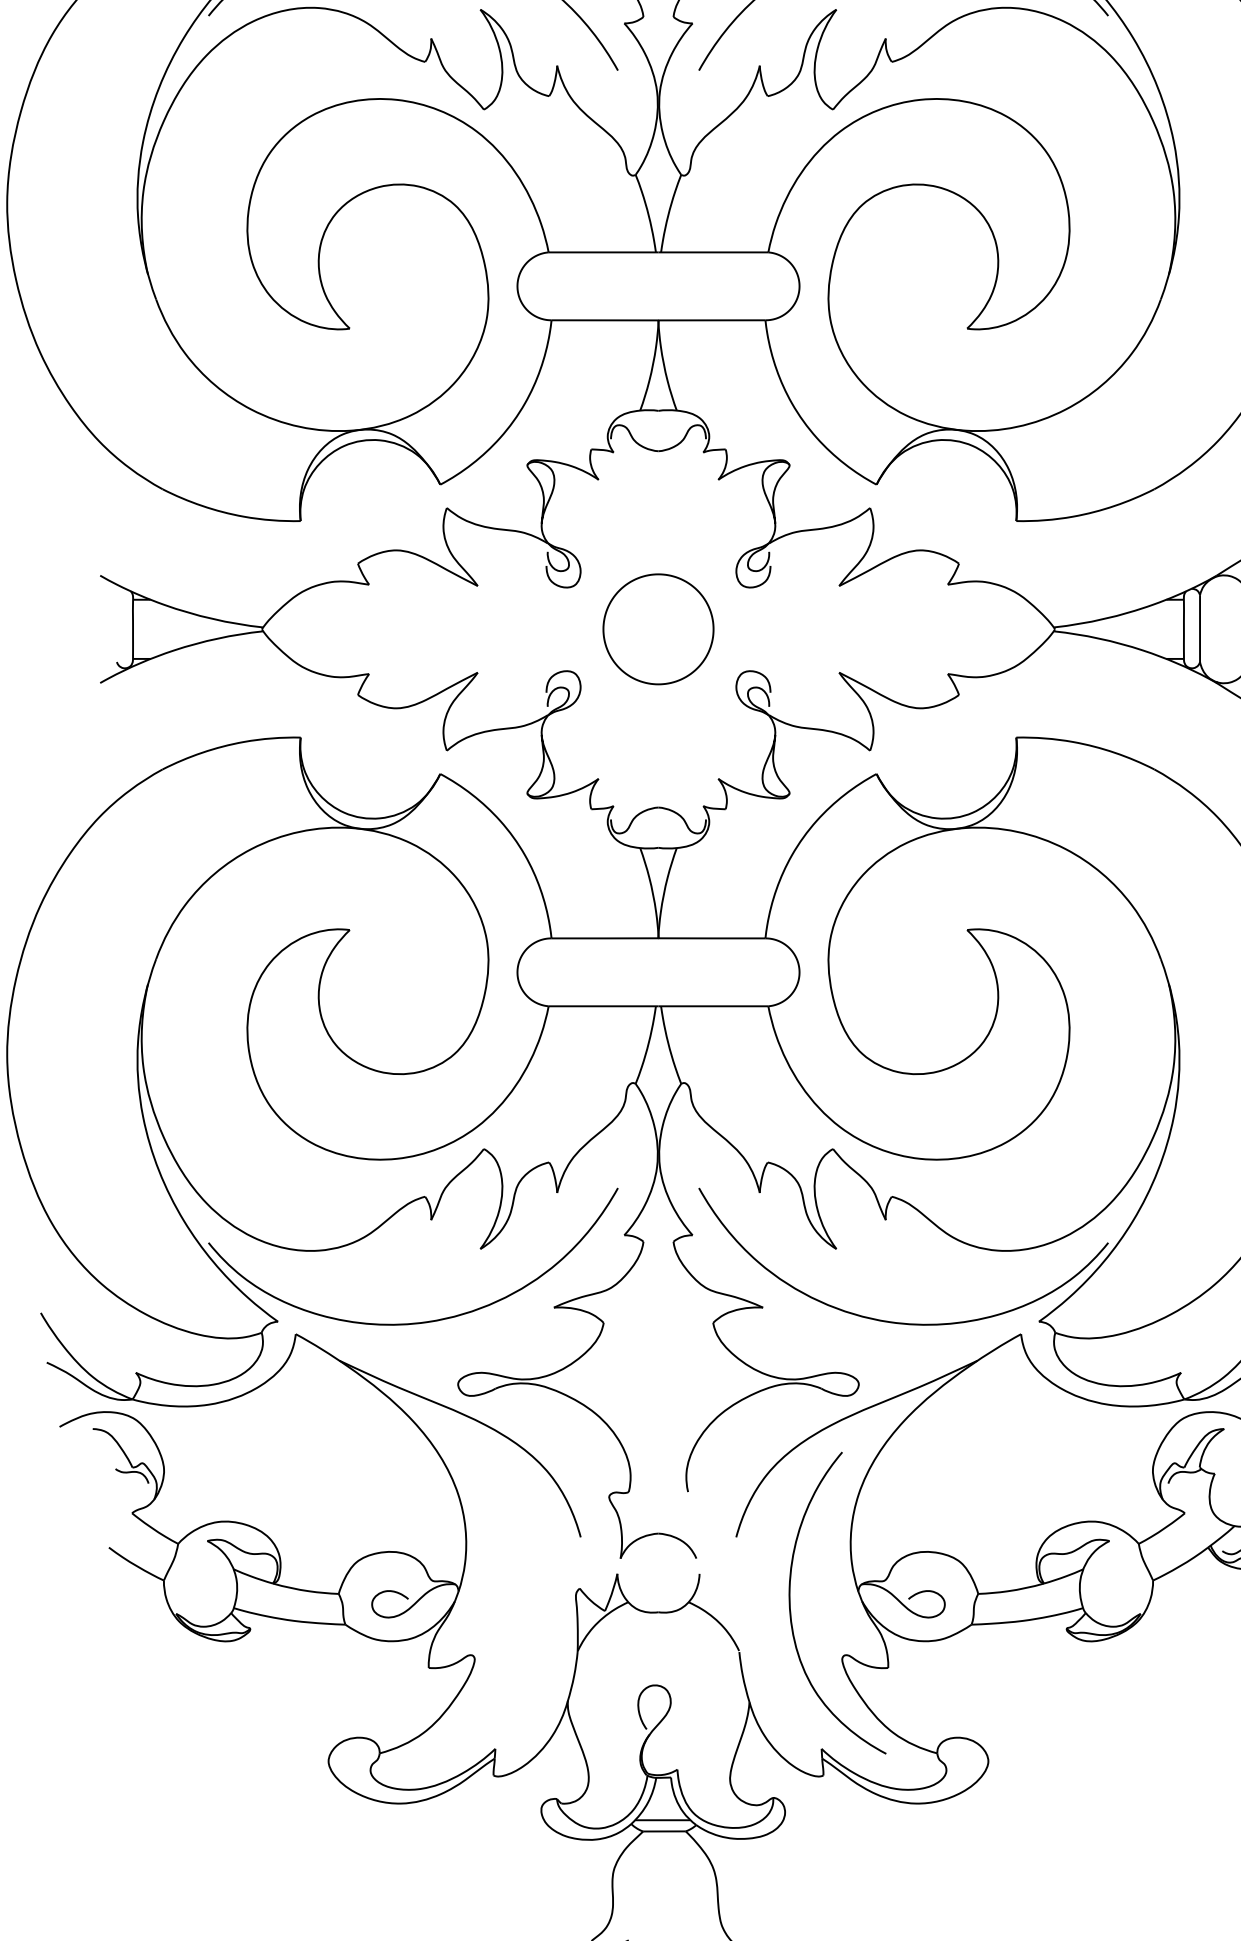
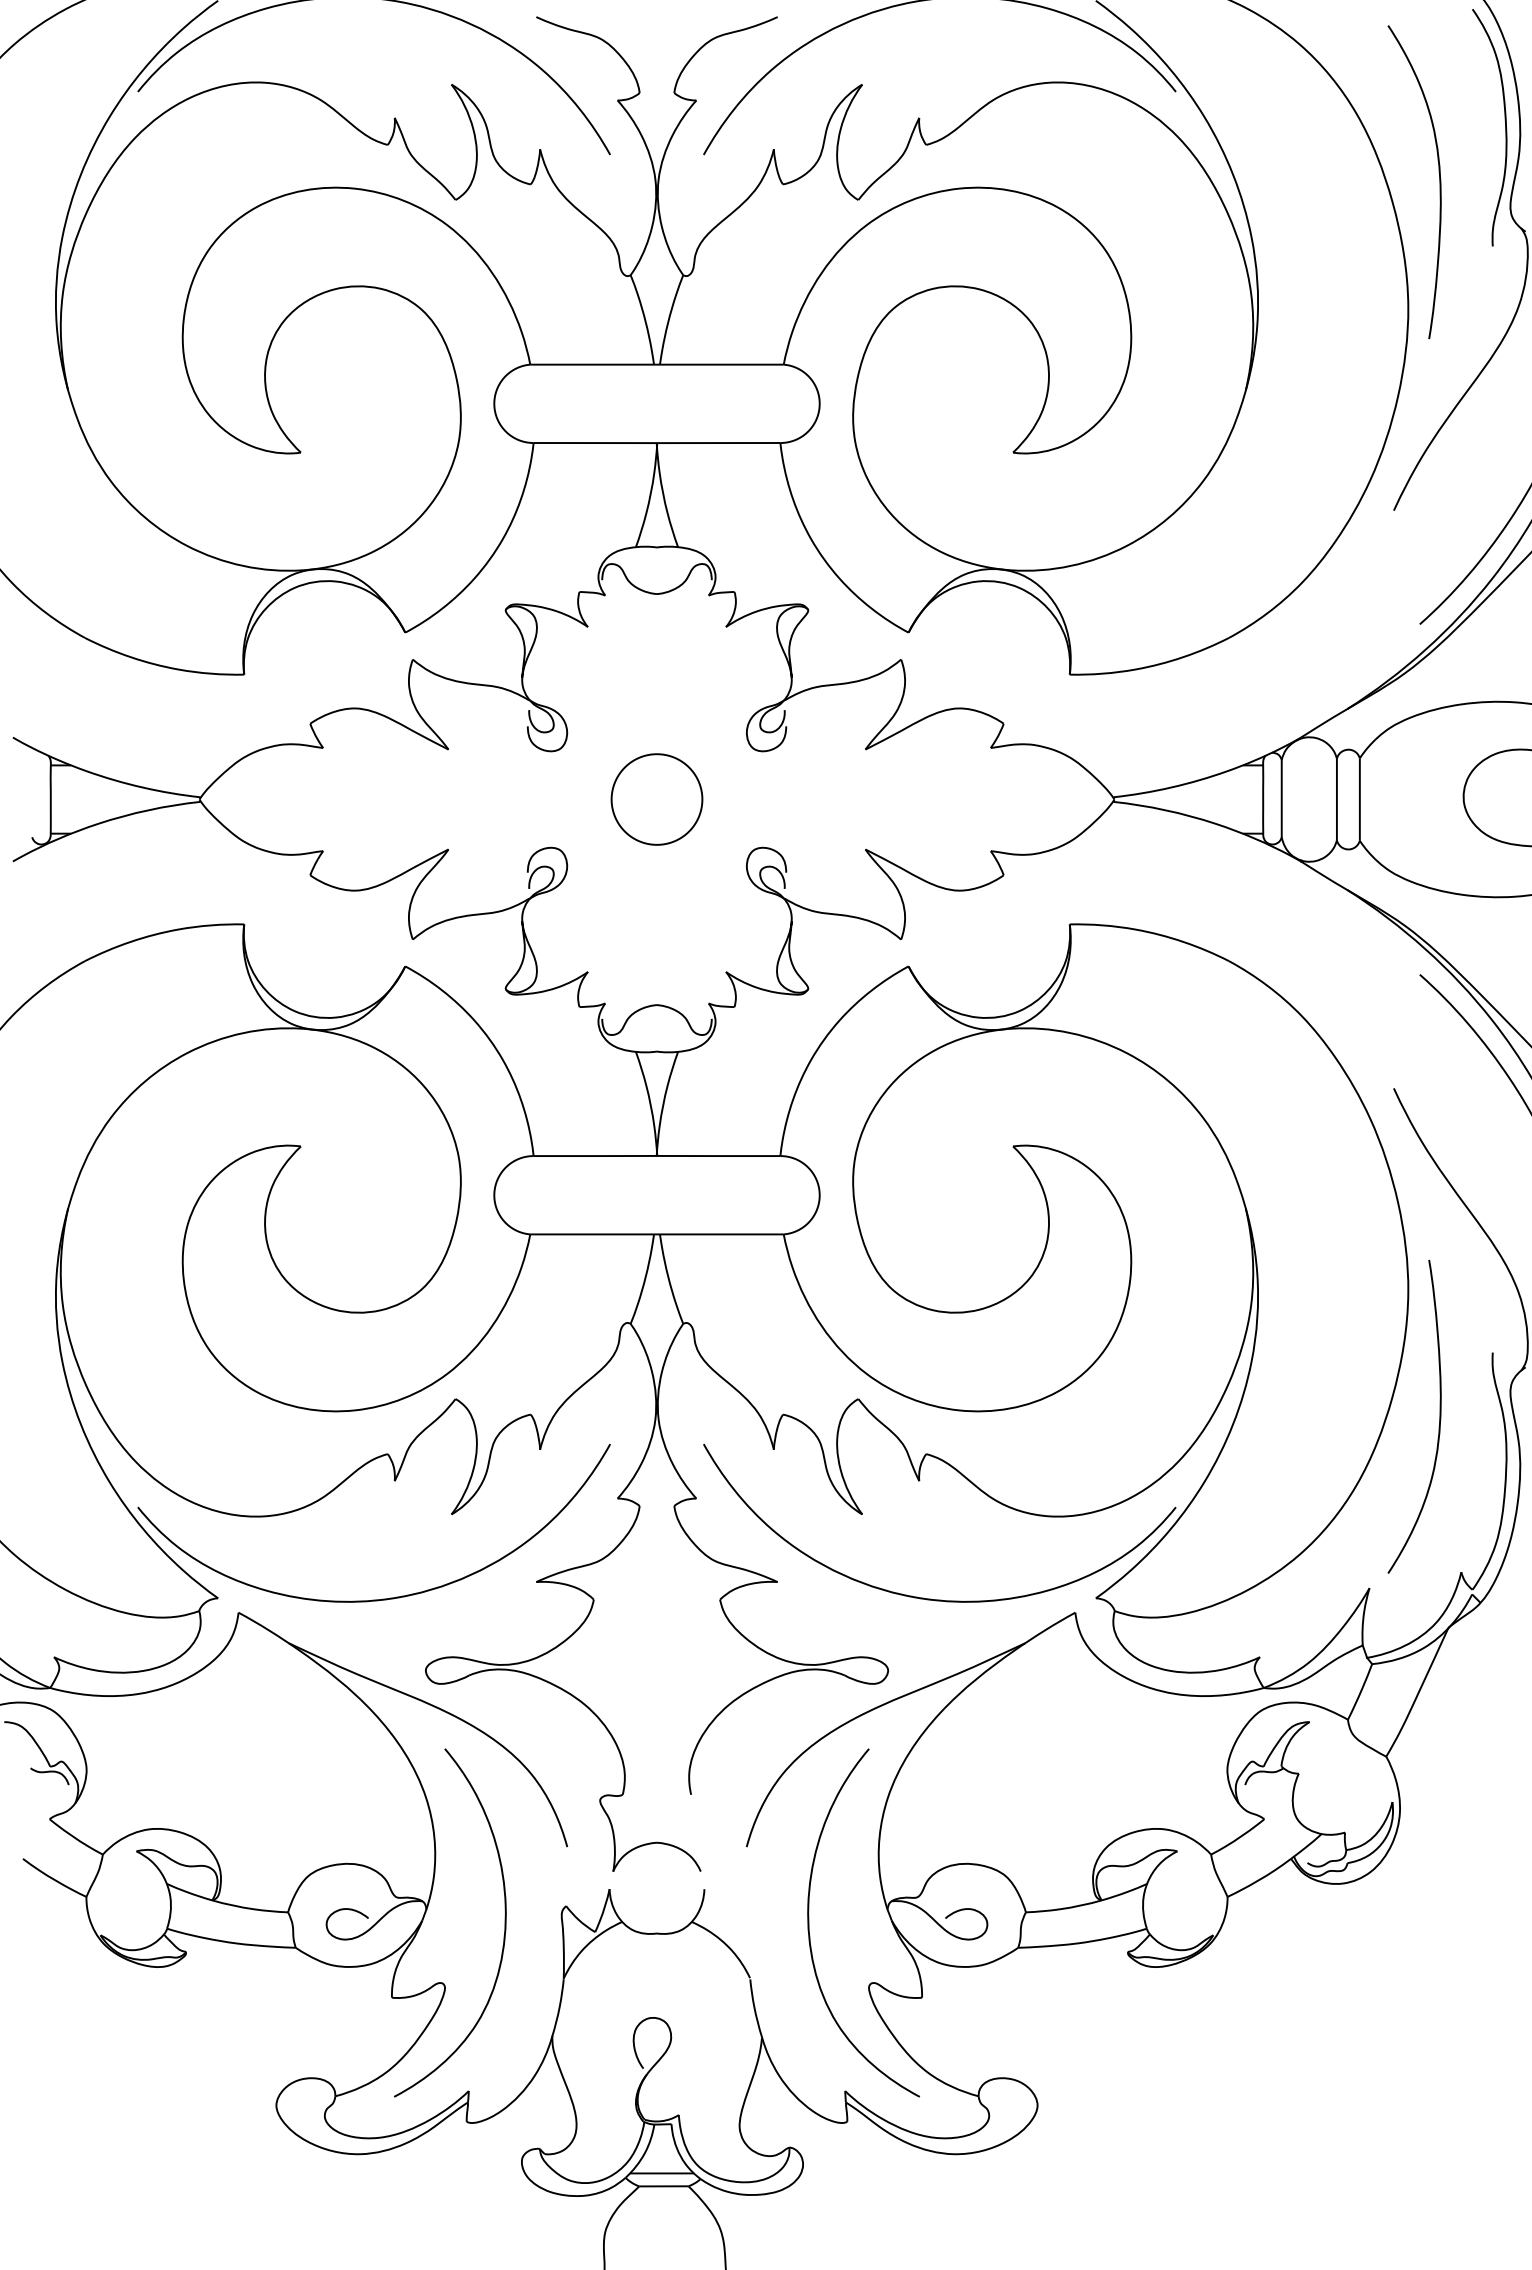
part: (658, 629) -> (656, 799), size x0.71
curve: (526, 1602) -> (504, 1922), added

